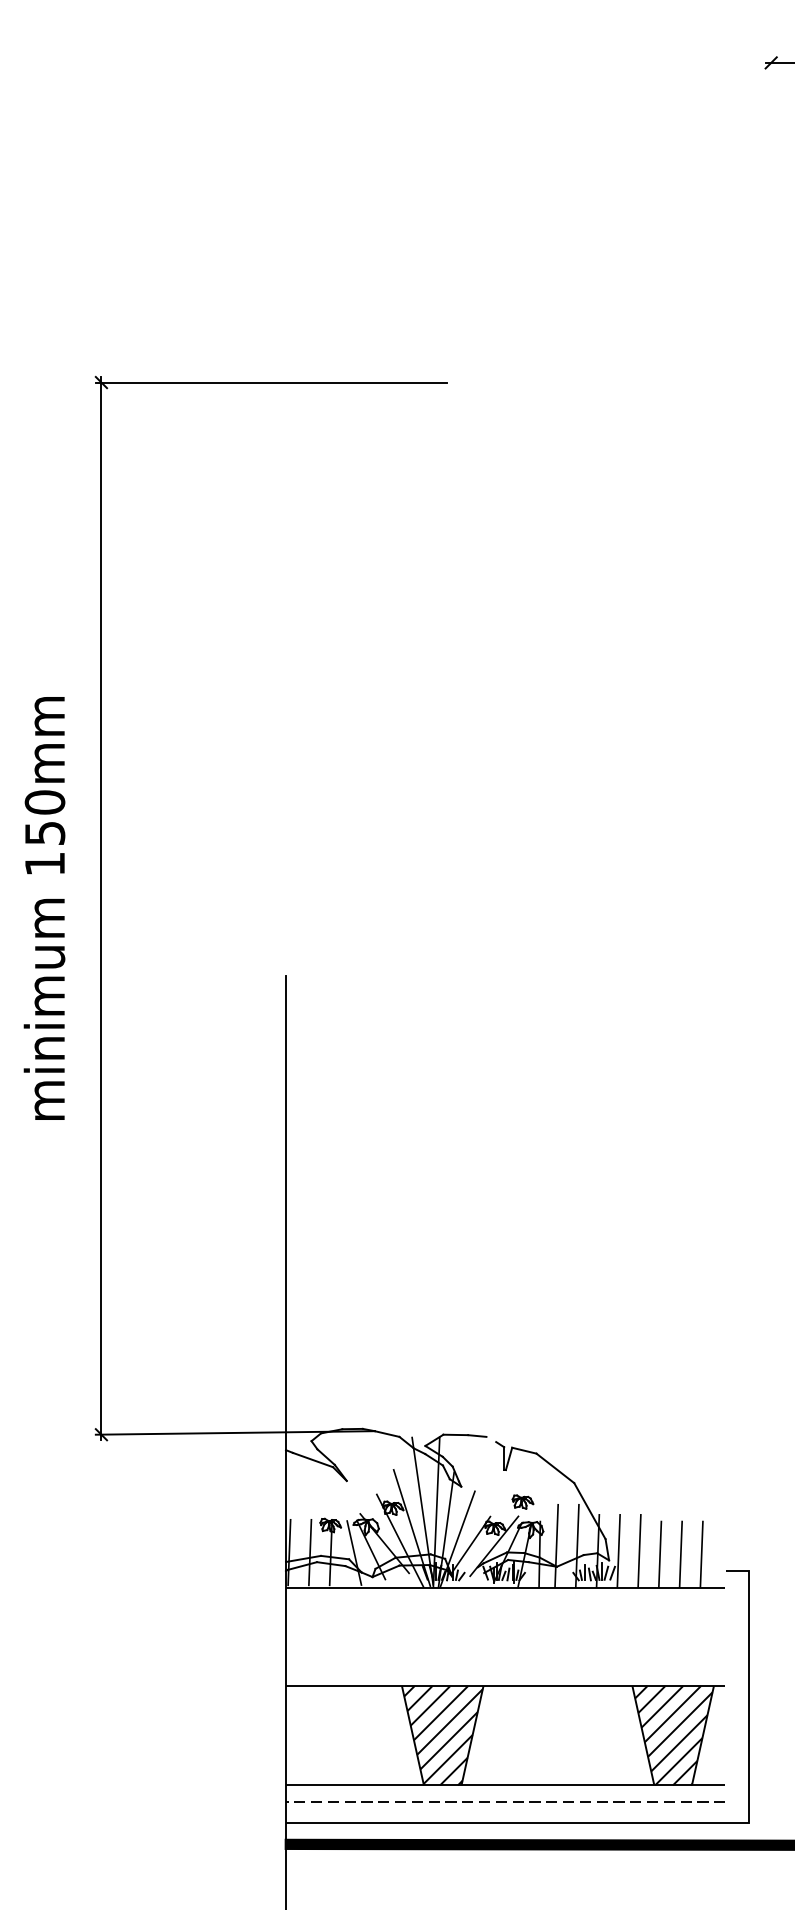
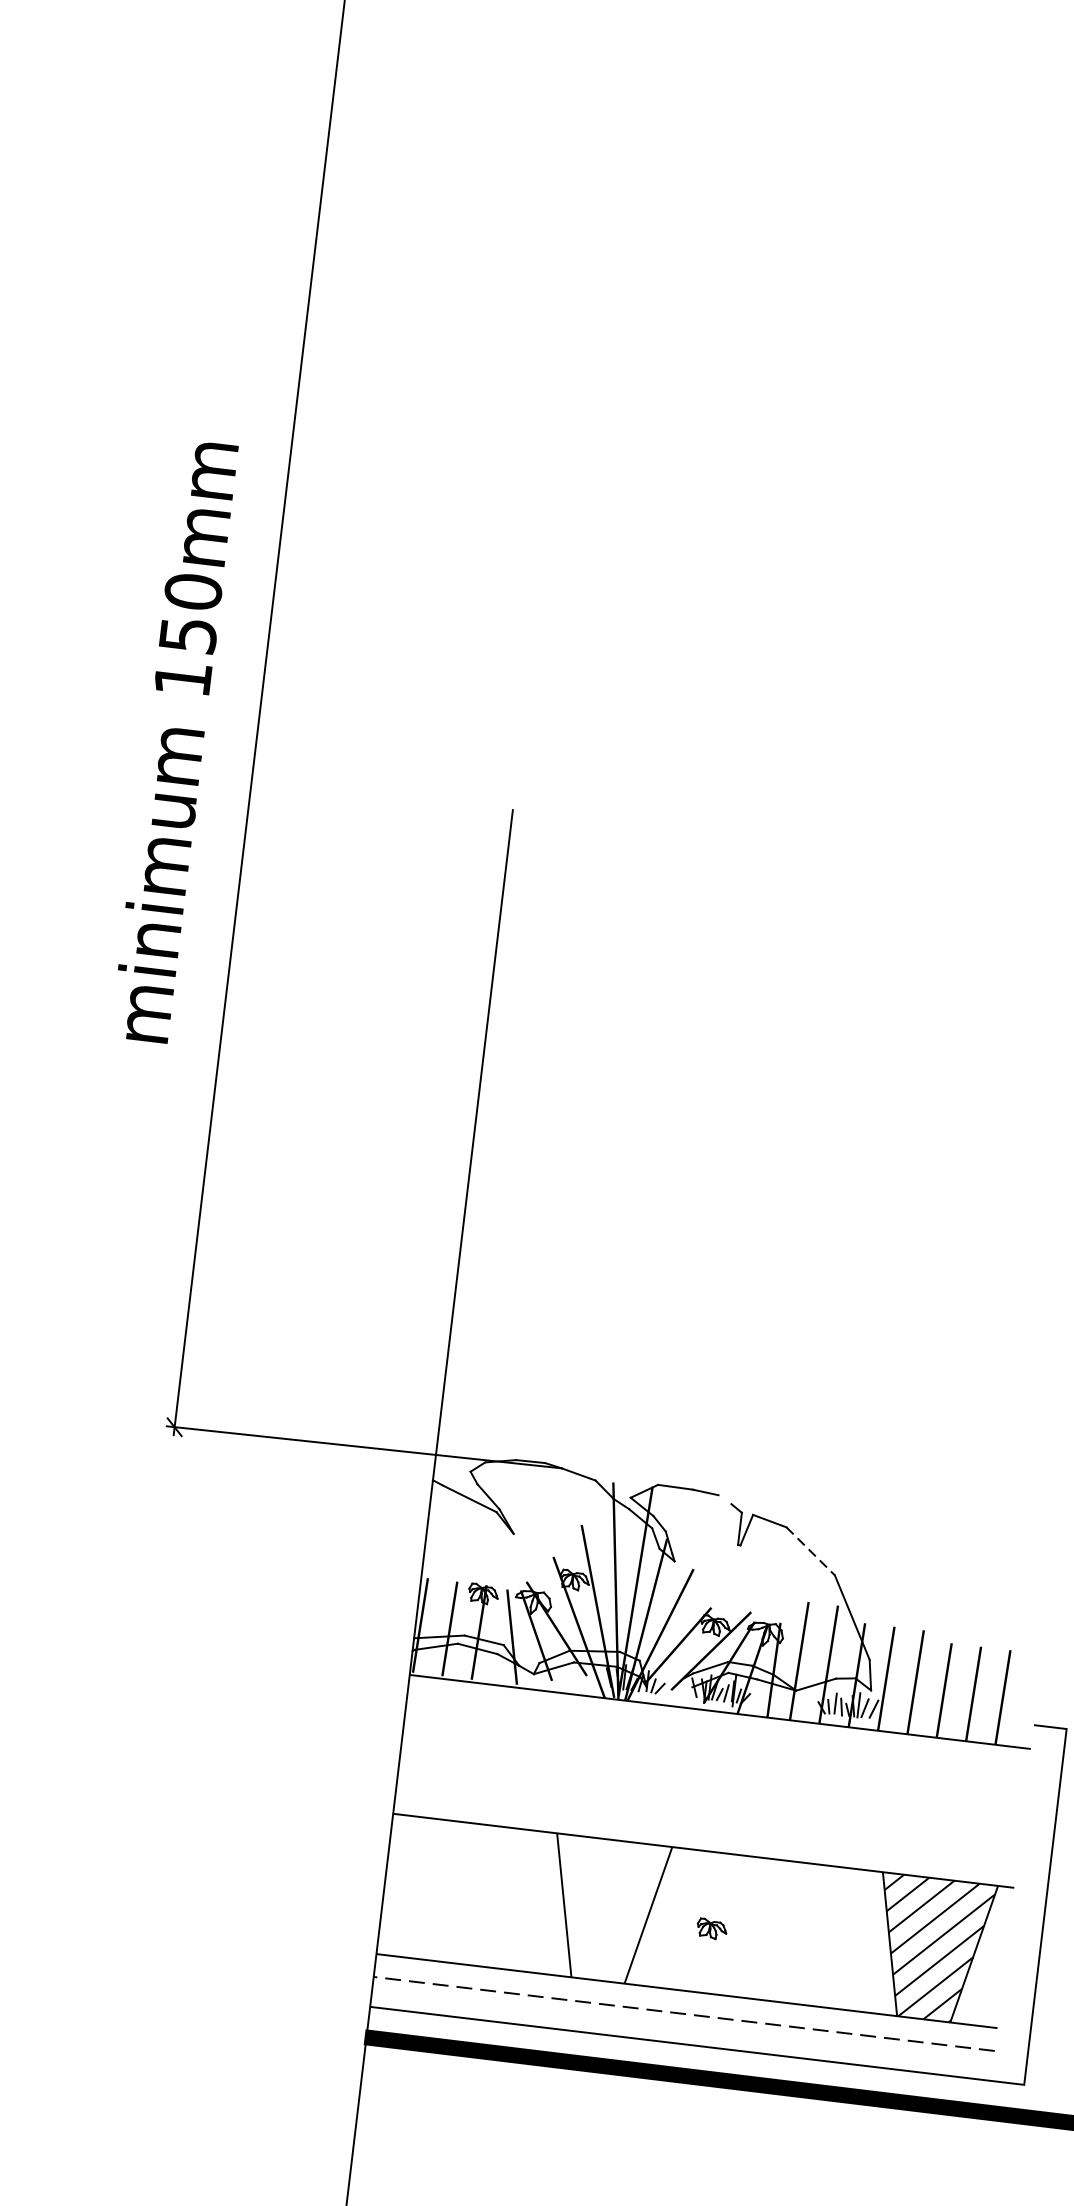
text: (44, 908) -> (174, 741), moved
line: (555, 1468) -> (810, 1551), solid -> dashed
part: (522, 1501) -> (711, 1928), moved
hatch: (443, 1735) -> (607, 1910), removed

